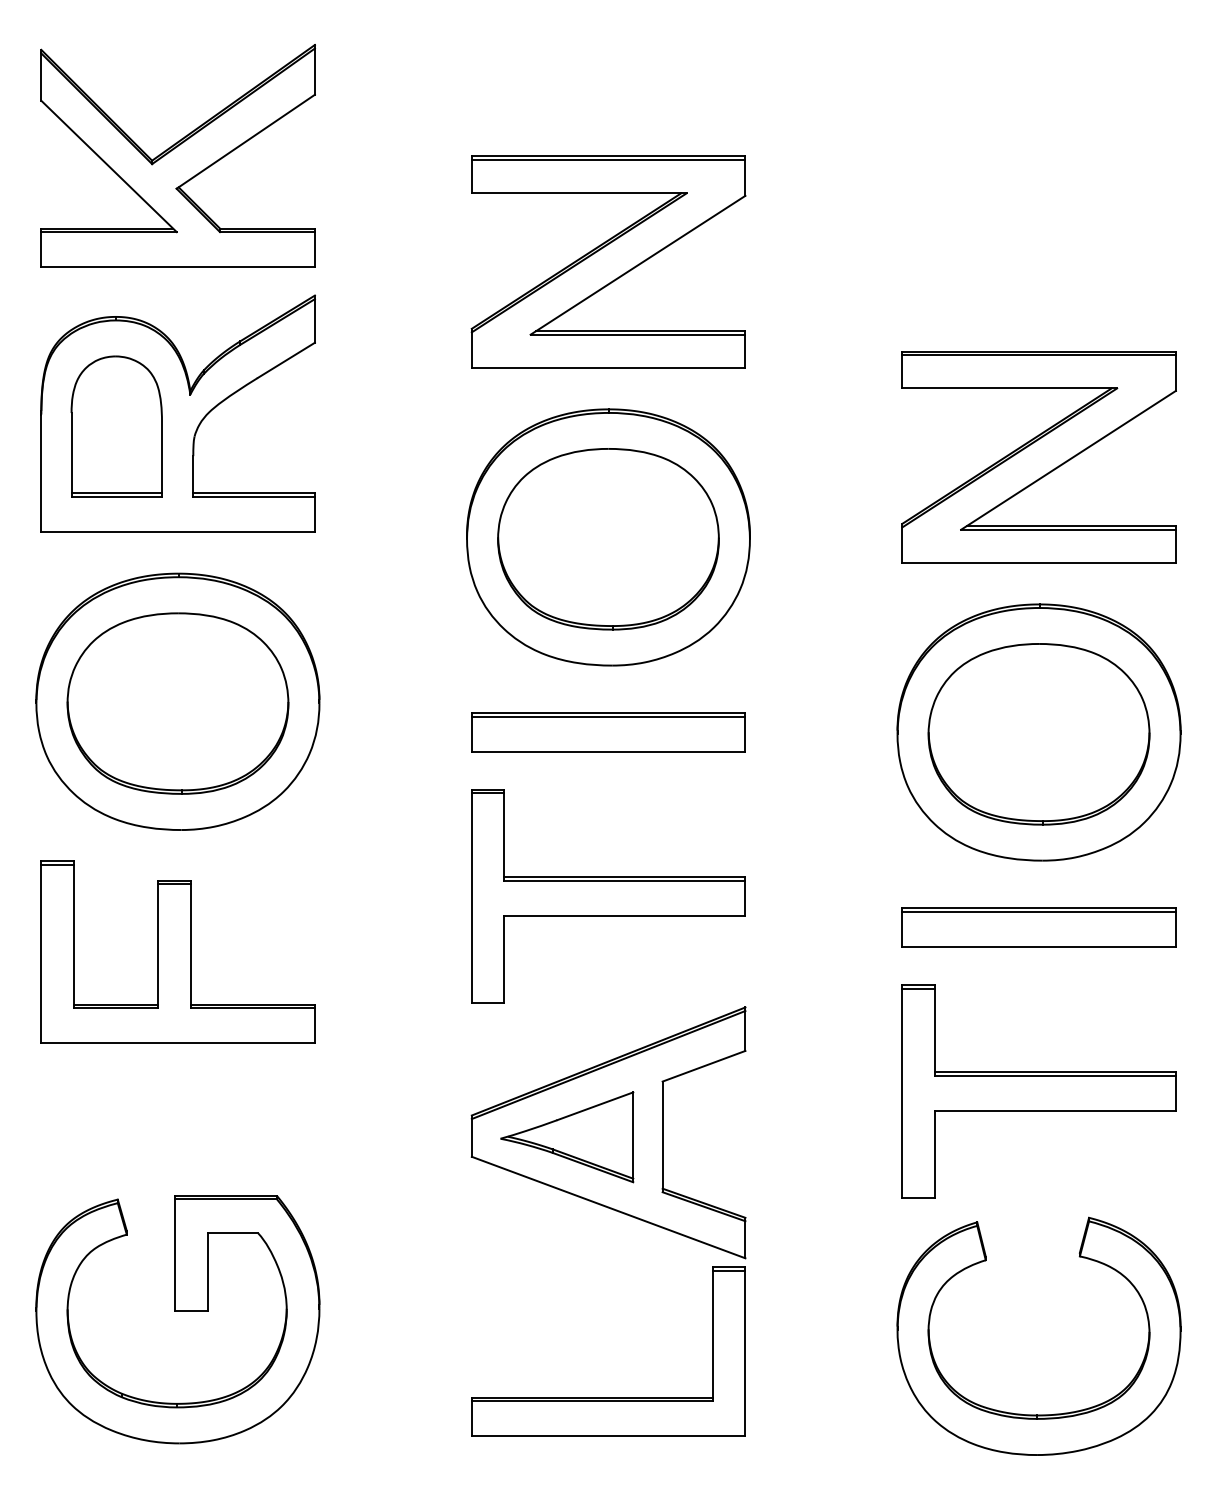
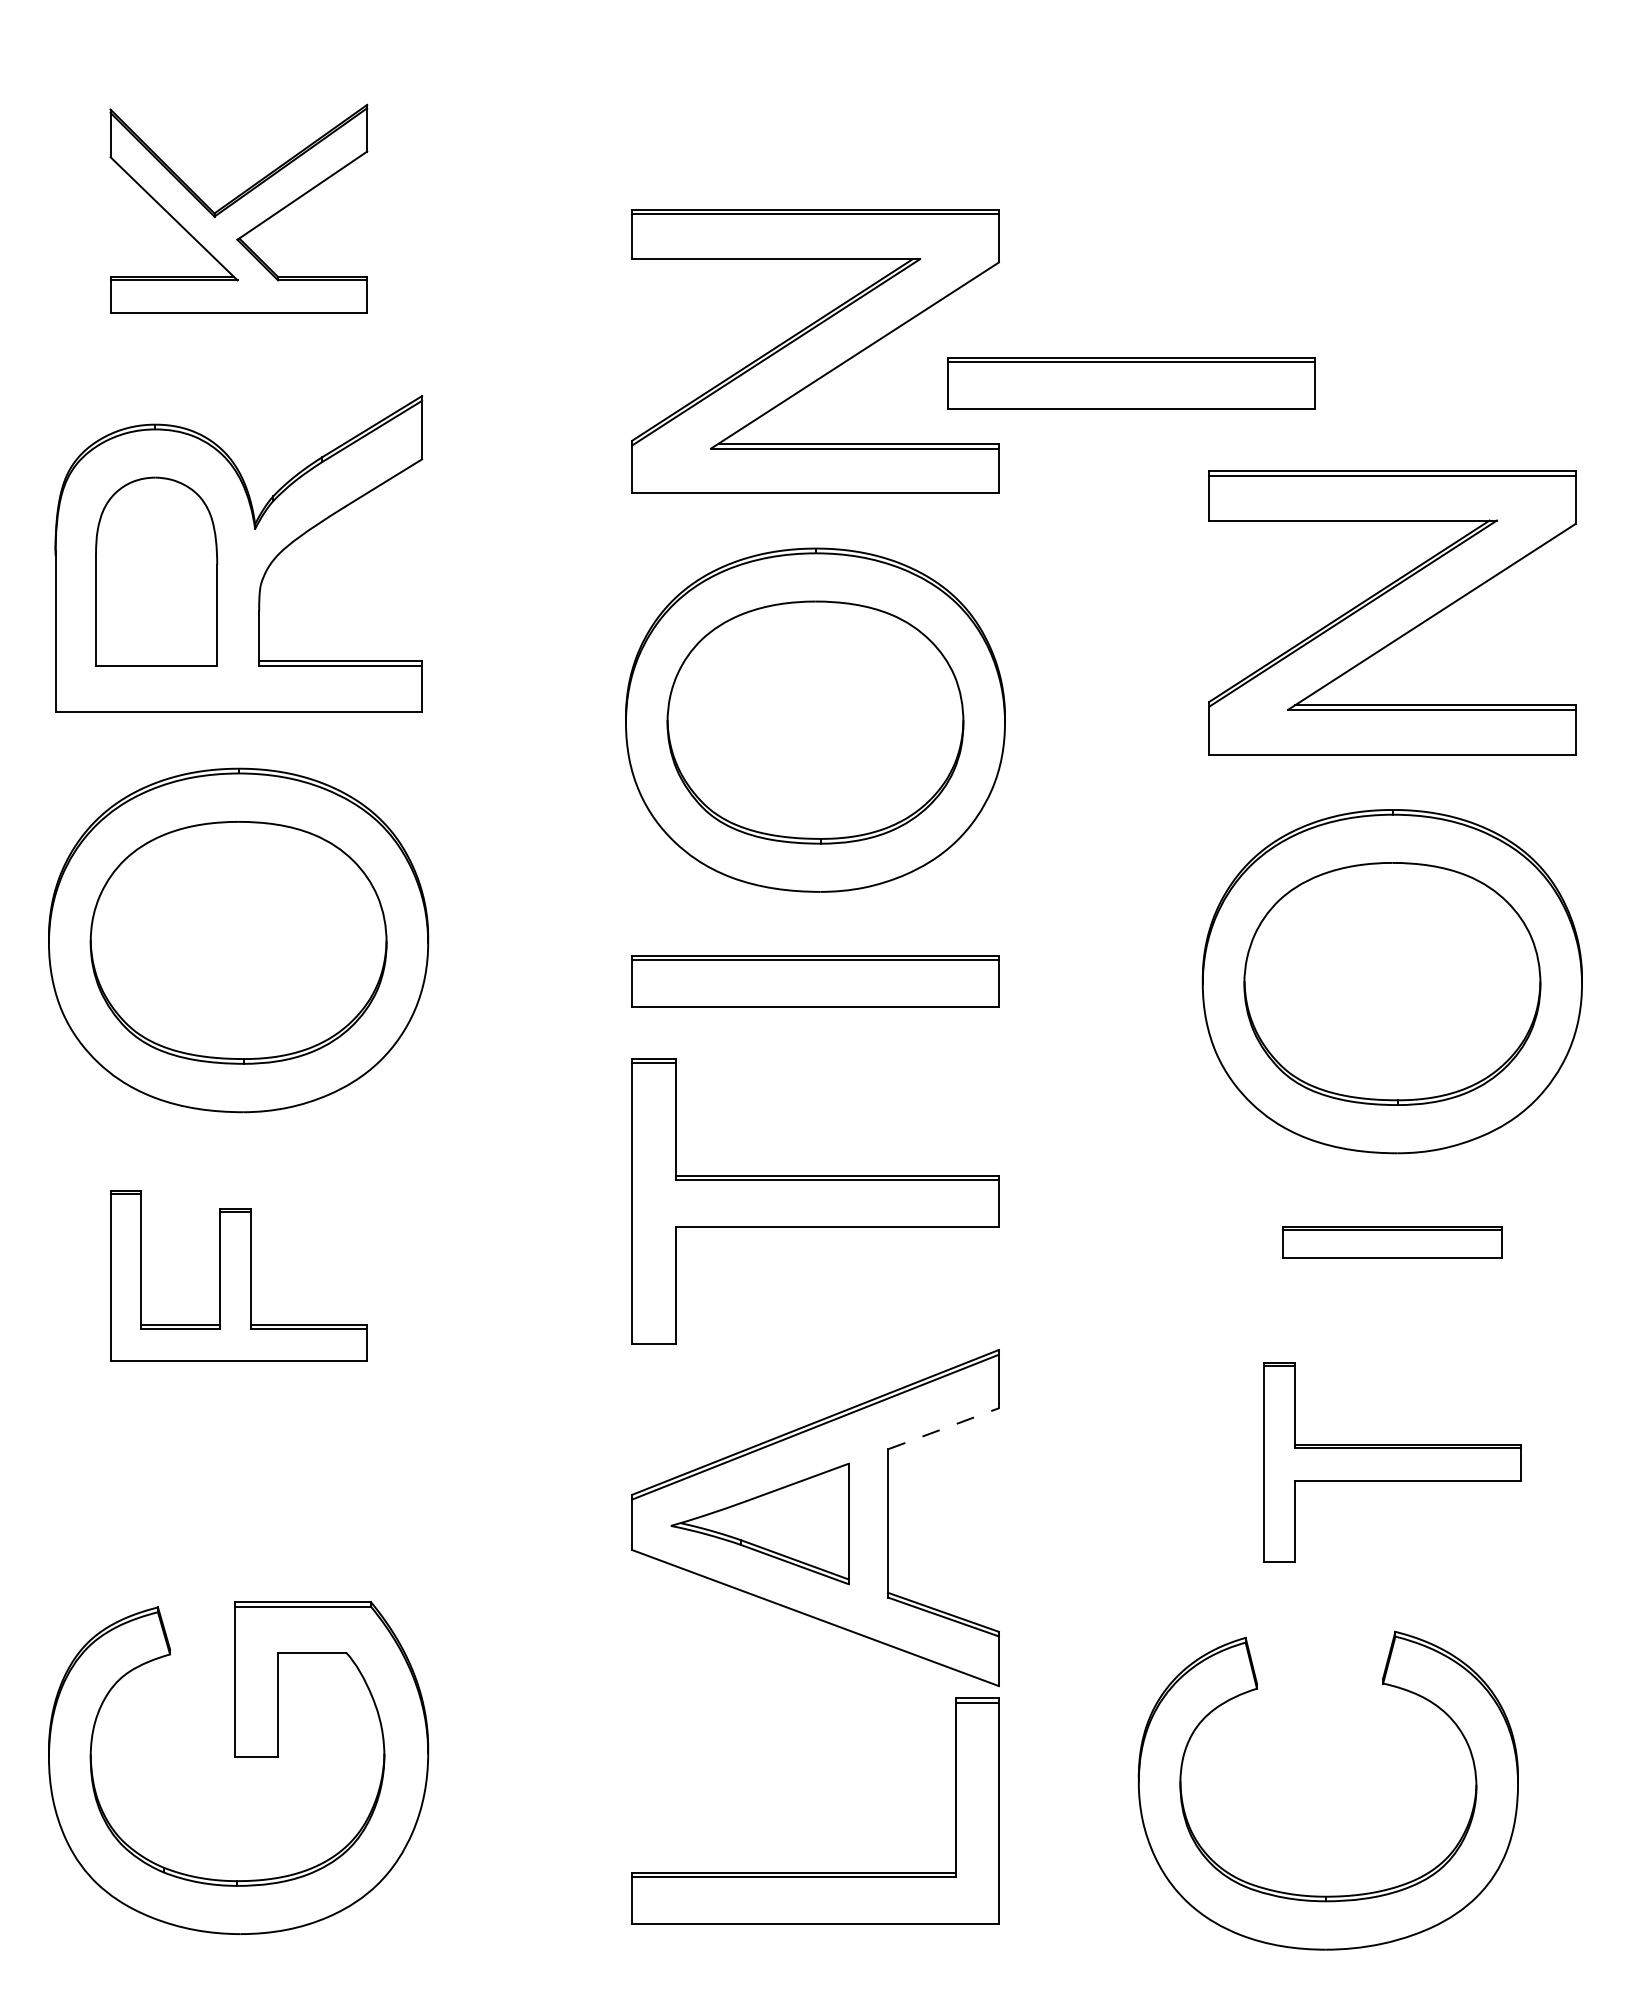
part: (177, 155) -> (238, 208), size x0.7
part: (844, 286) -> (1131, 383), added
line: (116, 492) -> (156, 660), removed
part: (1039, 927) -> (1392, 1242), size x0.6
part: (177, 951) -> (238, 1275), size x0.7
line: (704, 1066) -> (943, 1428), solid -> dashed
part: (1039, 1091) -> (1392, 1462), size x0.7
part: (1038, 1414) -> (1327, 1895), moved

